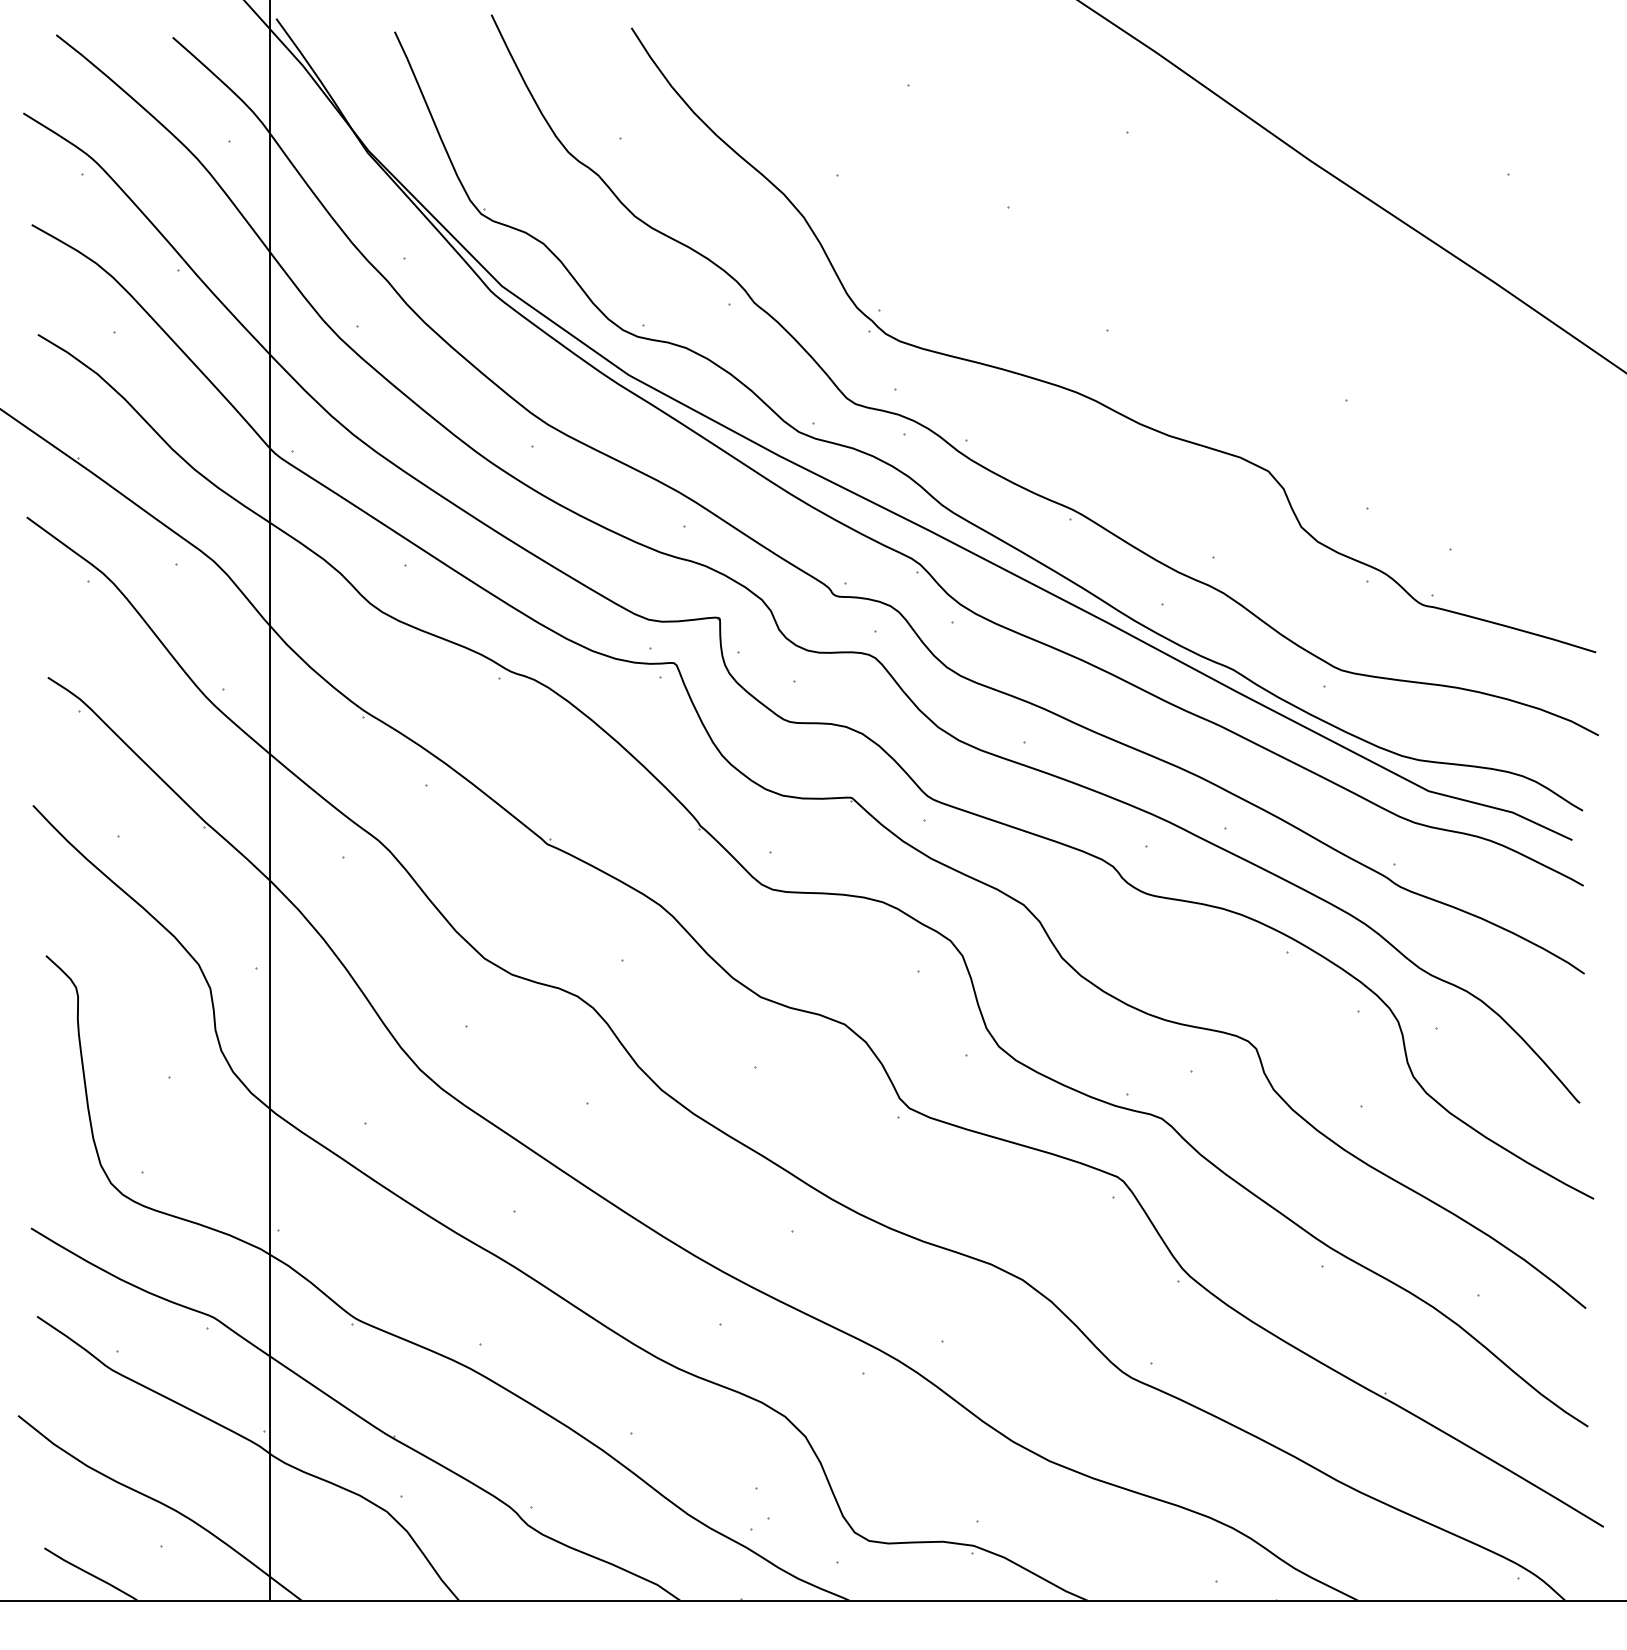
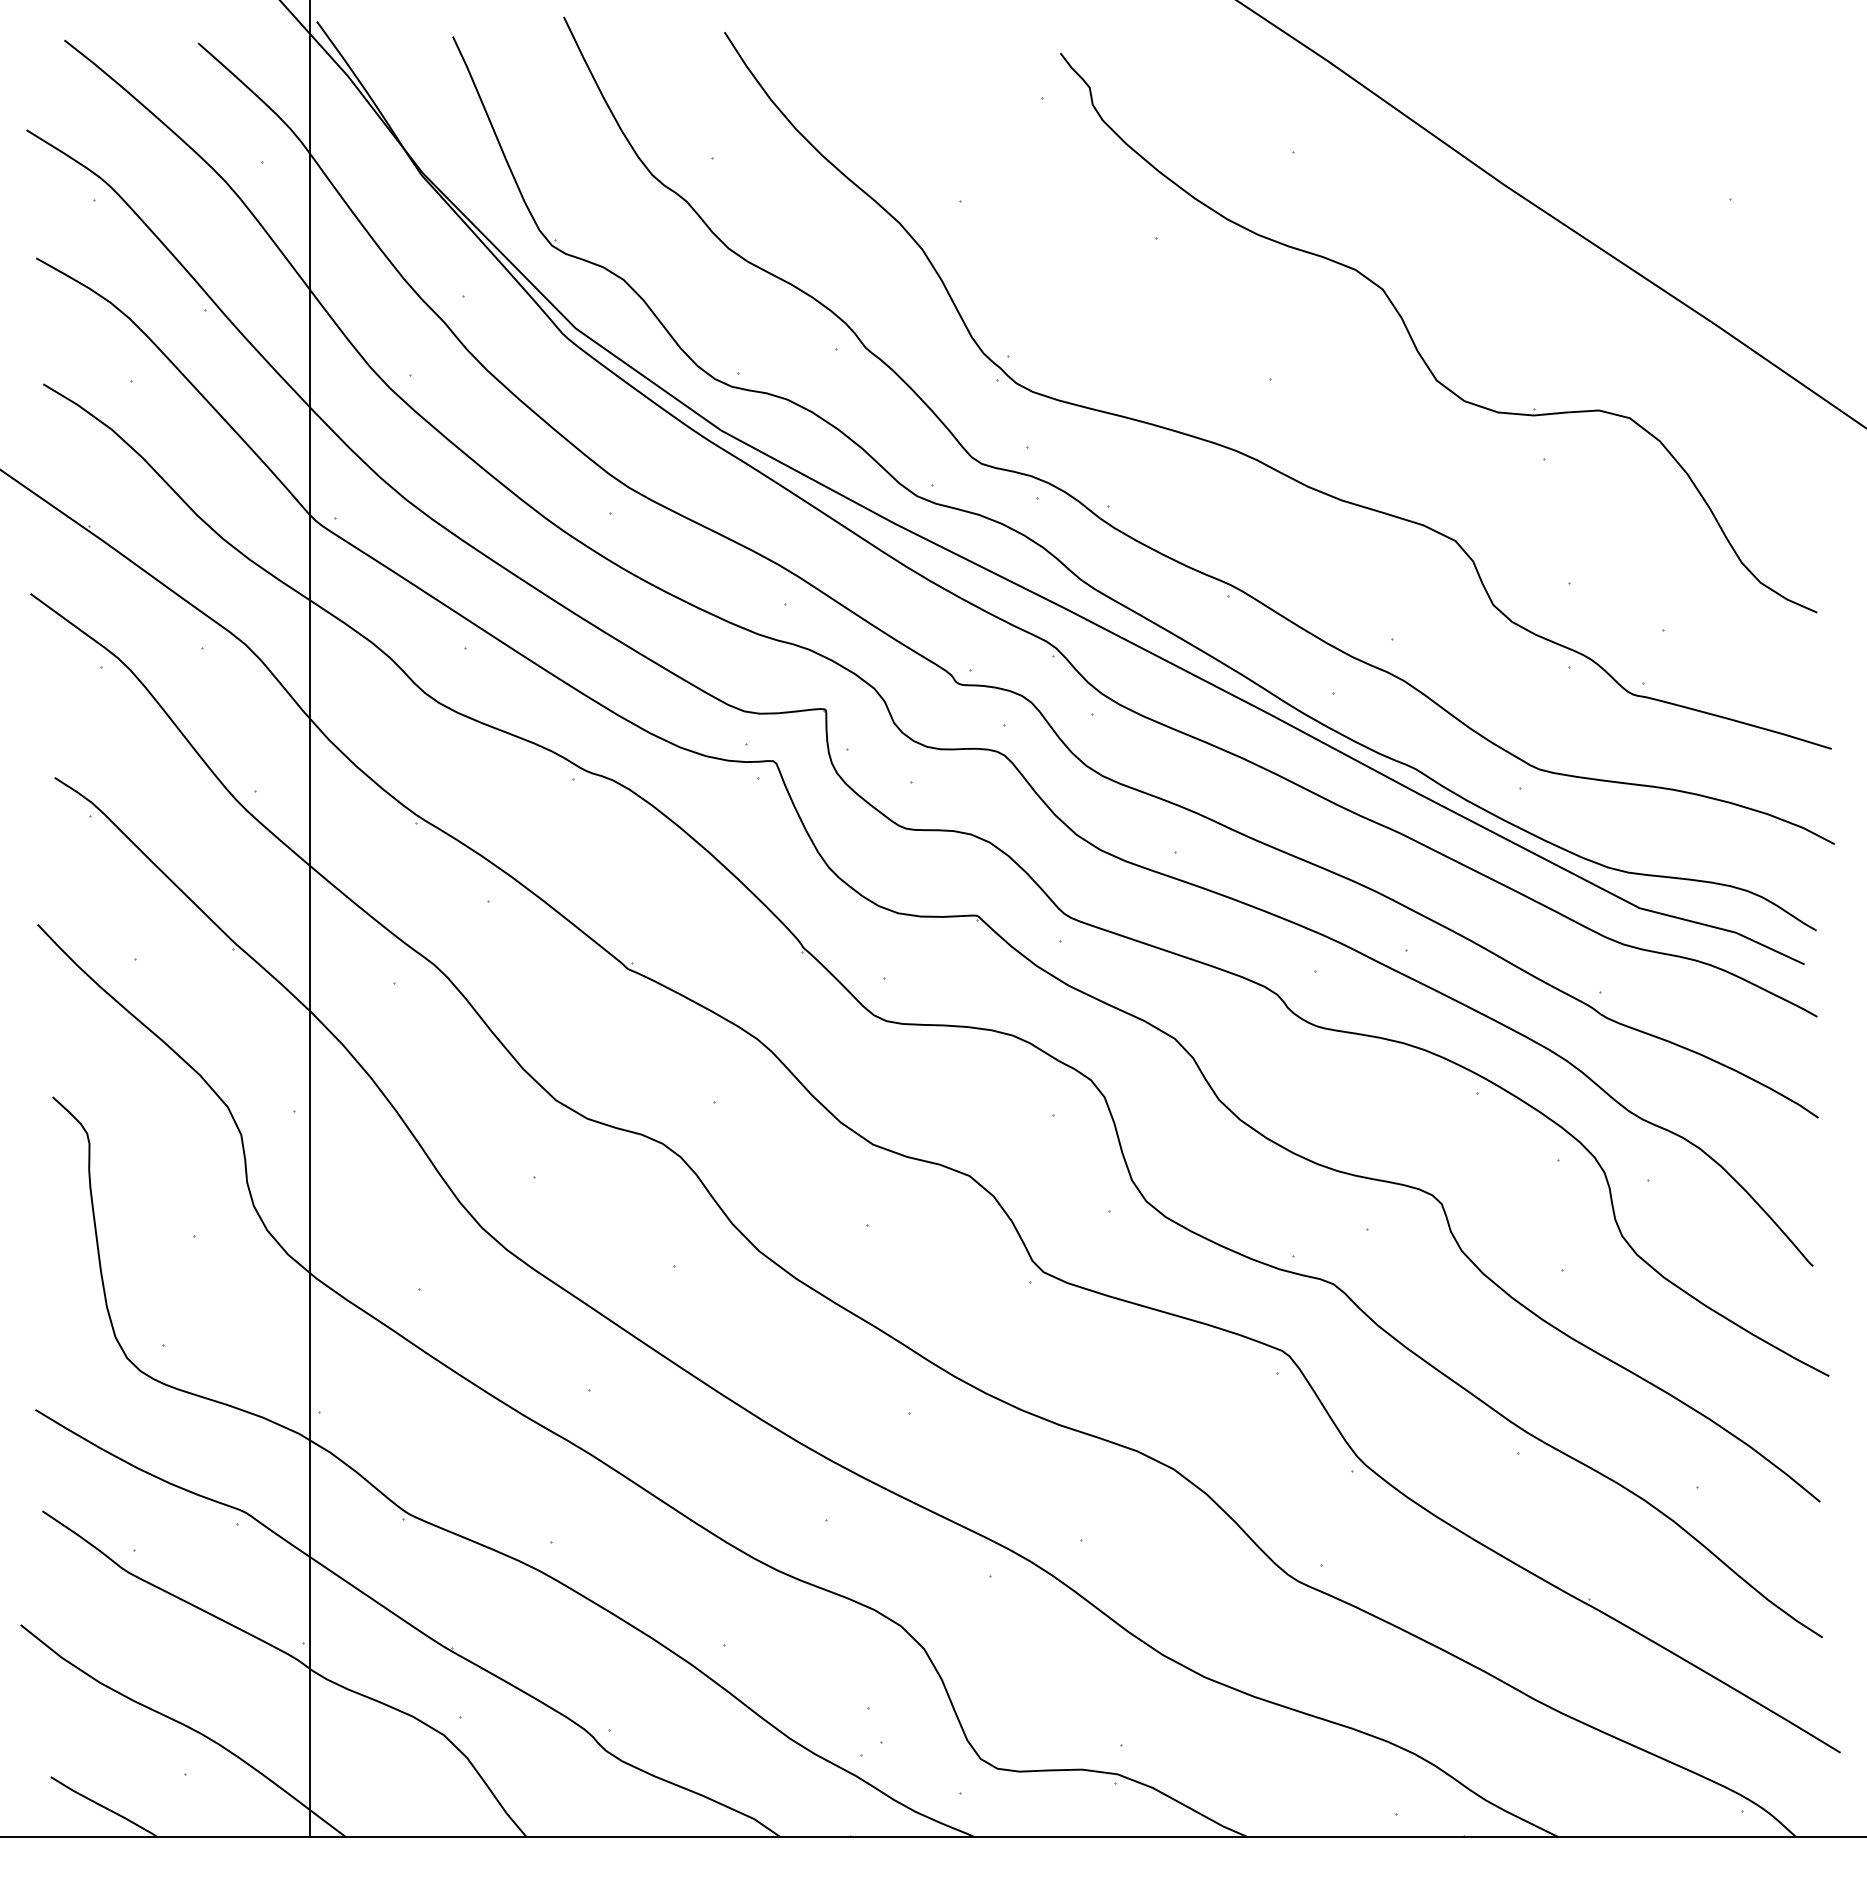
part: (1233, 300) -> (1415, 344), added

